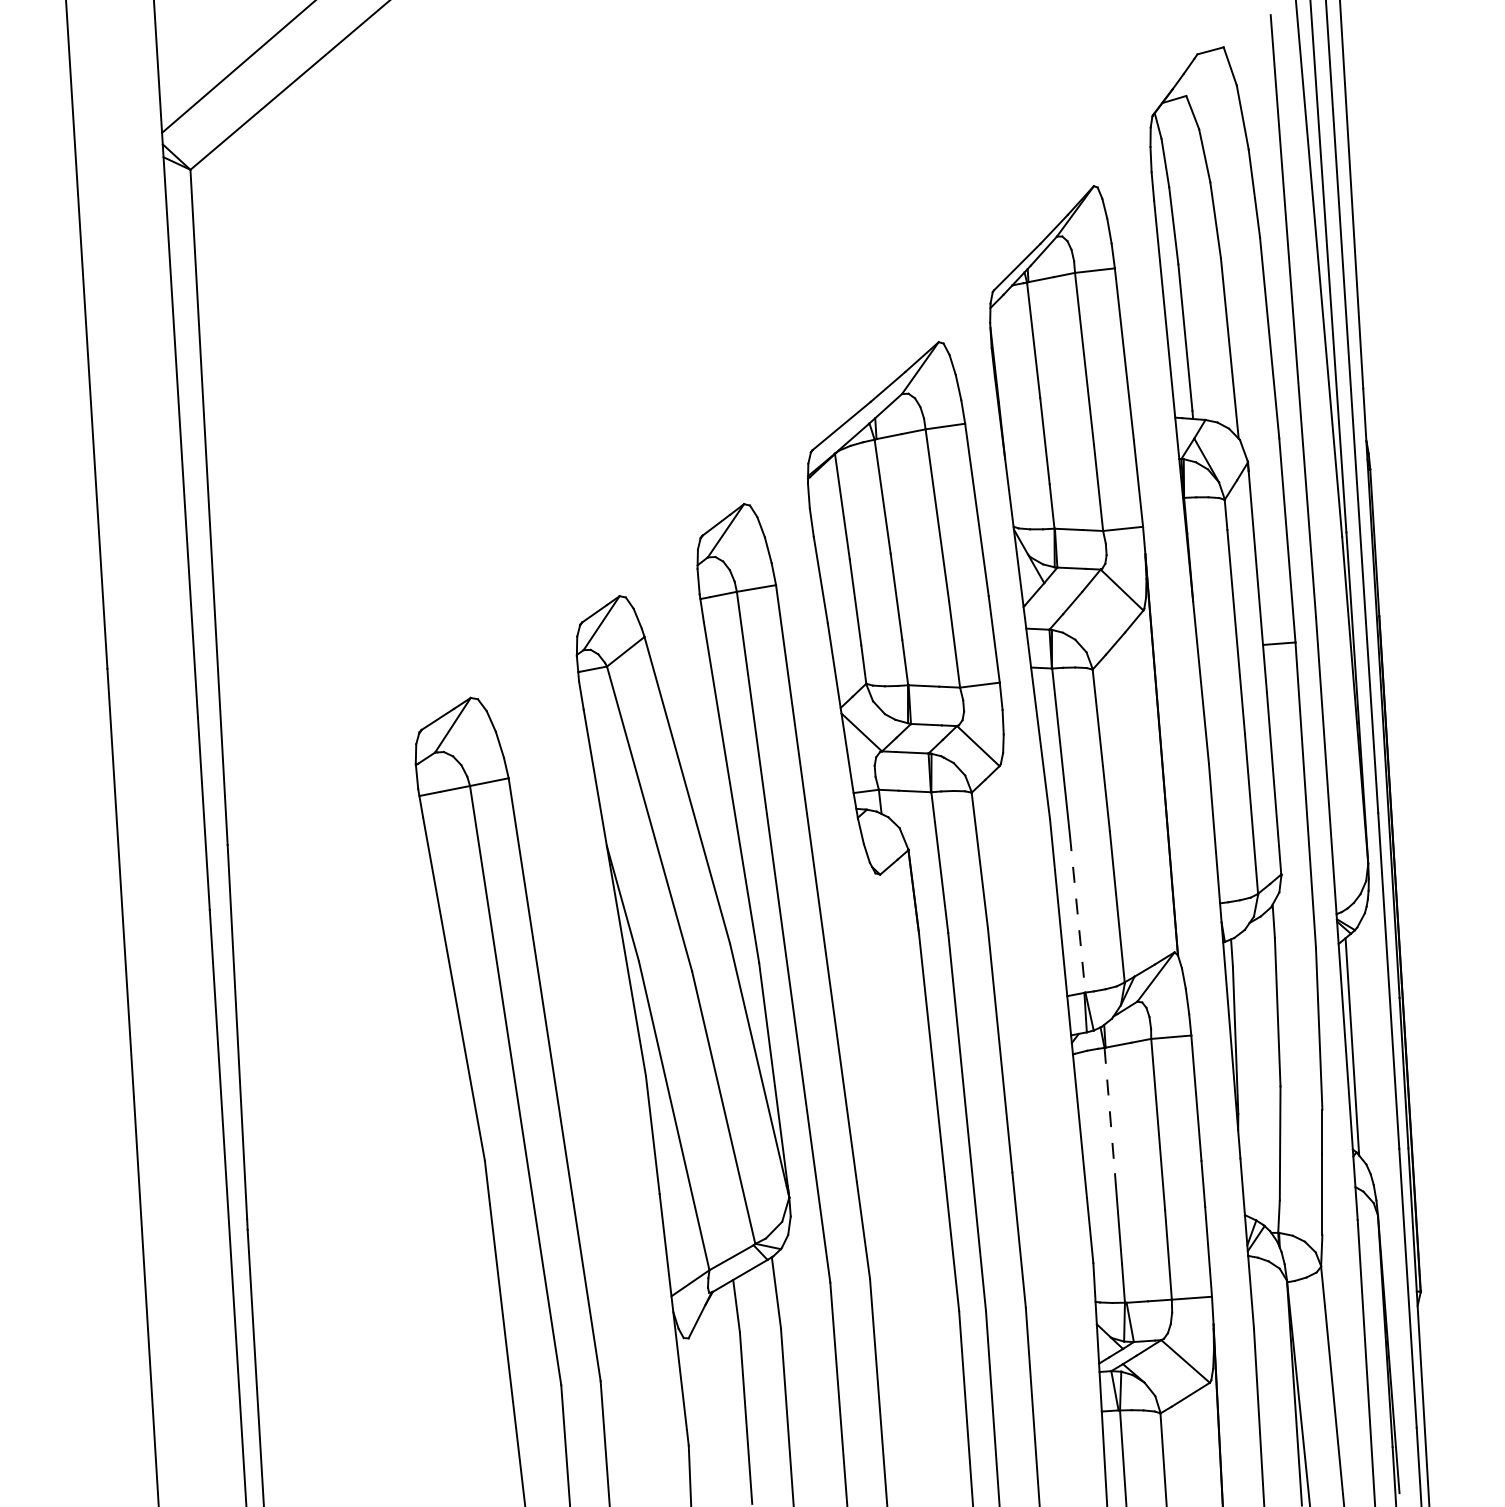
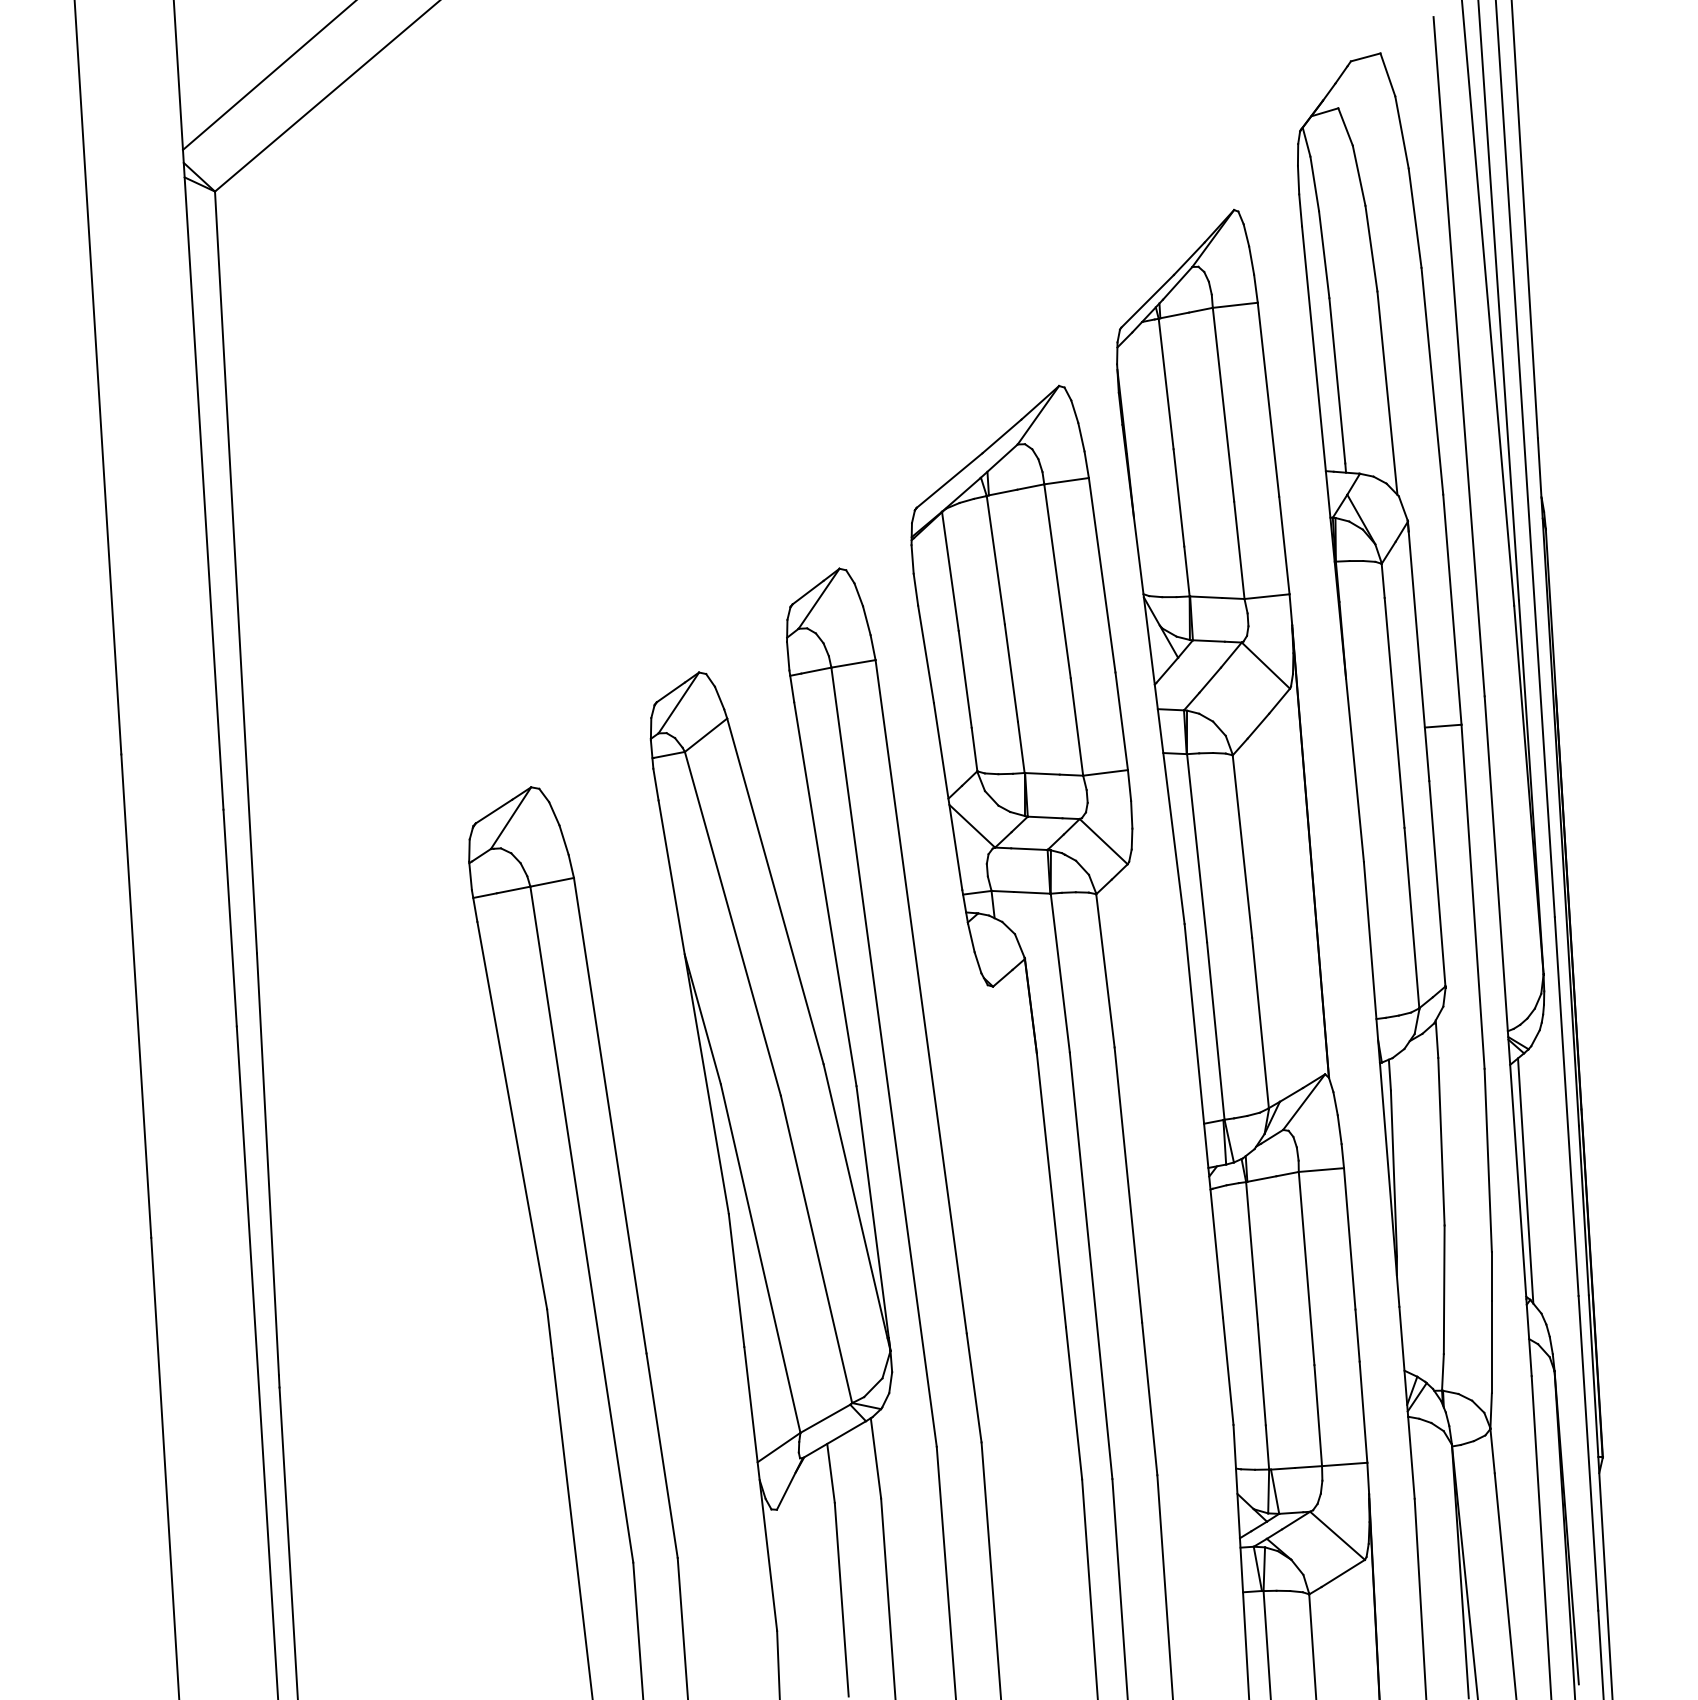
line: (1077, 914) -> (1215, 1031), dashed -> solid
line: (1110, 1111) -> (1252, 1253), dashed -> solid

